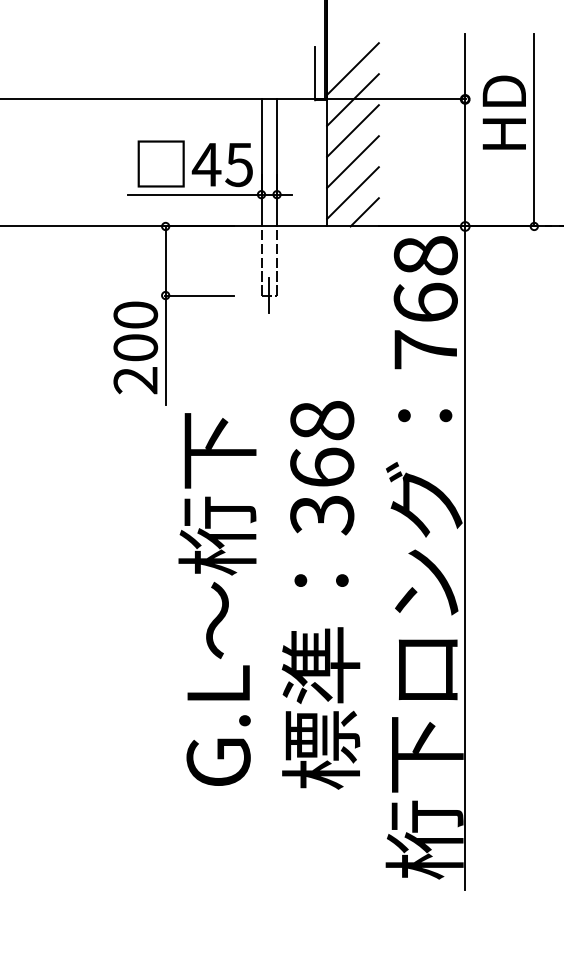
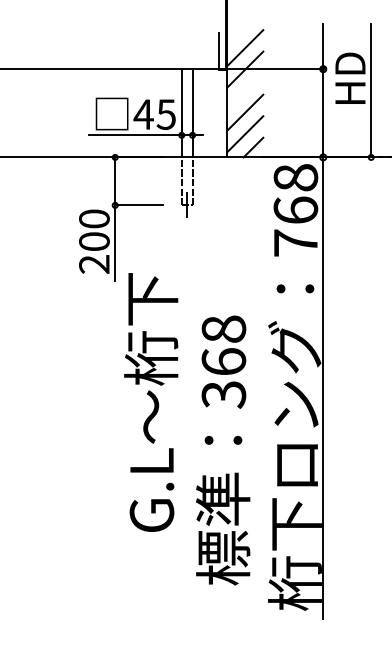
line: (353, 131) -> (245, 91), removed
text: (321, 595) -> (223, 450), moved
text: (217, 599) -> (151, 402), moved

